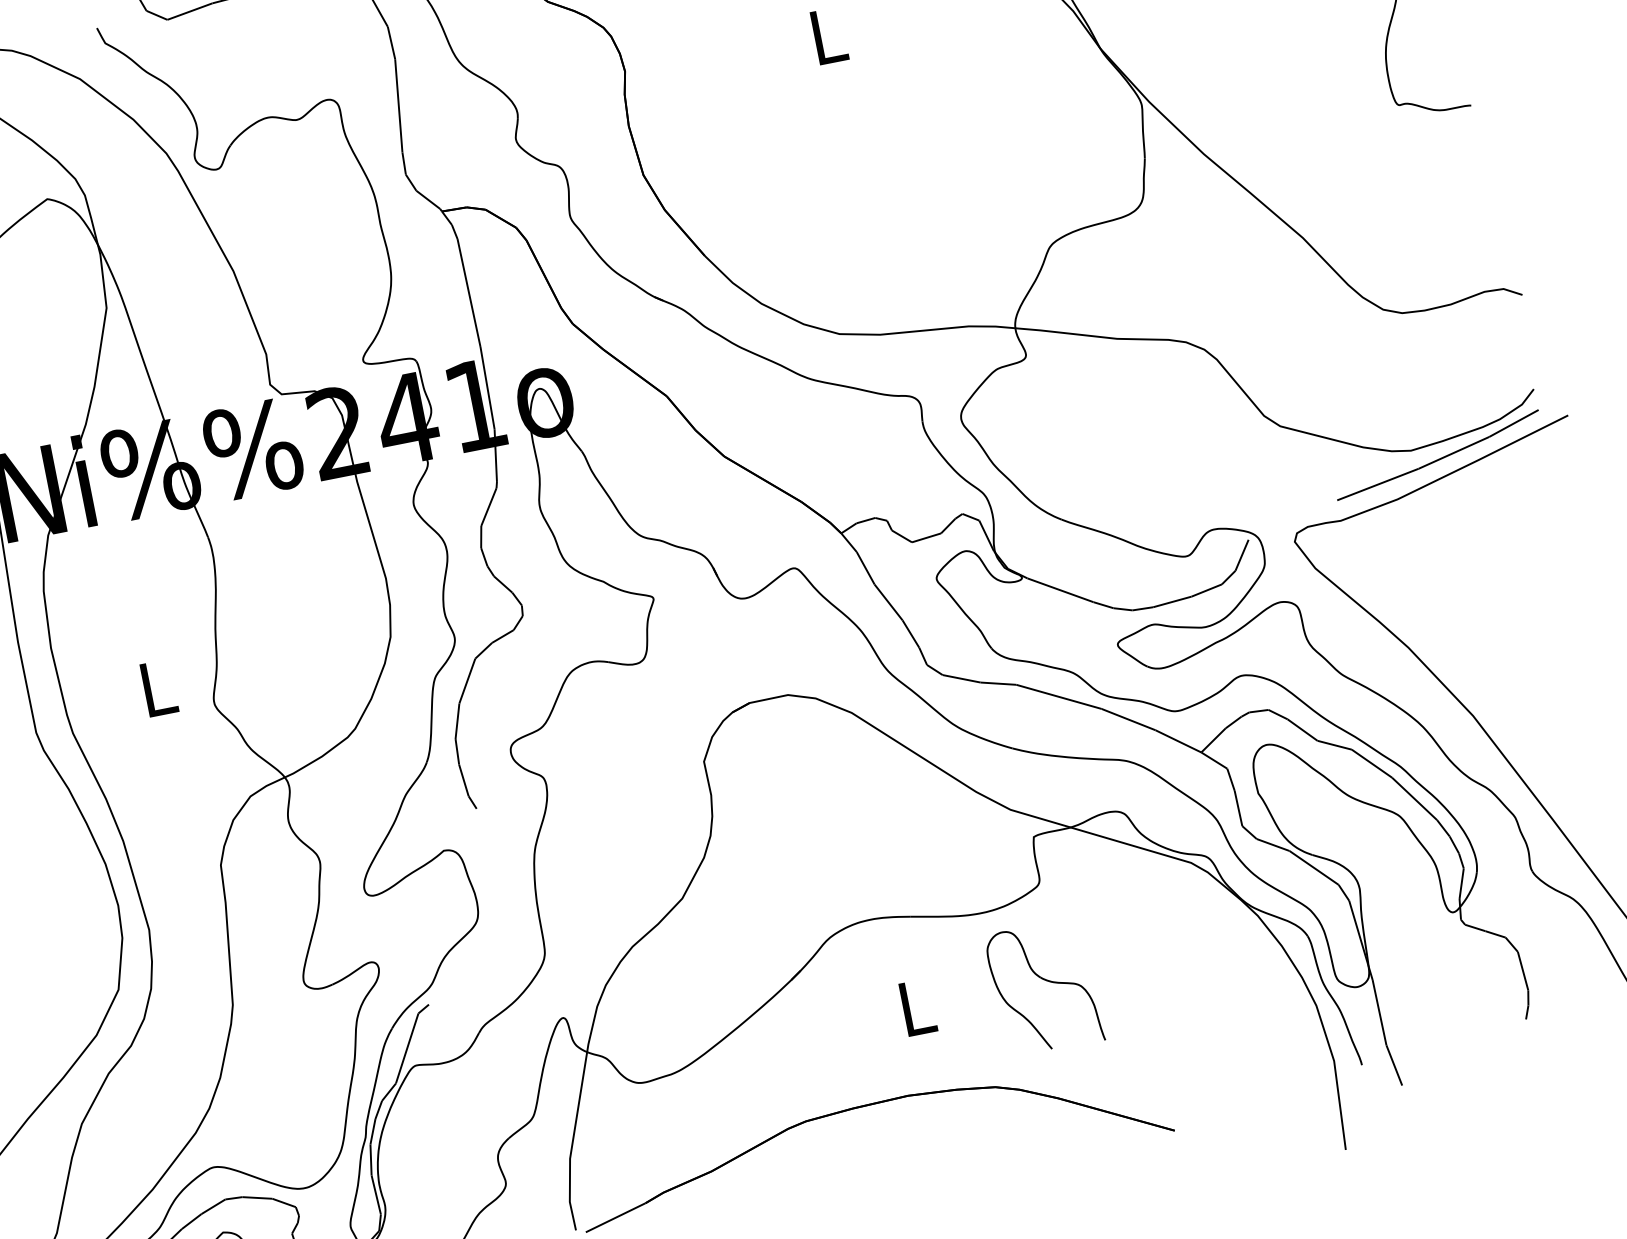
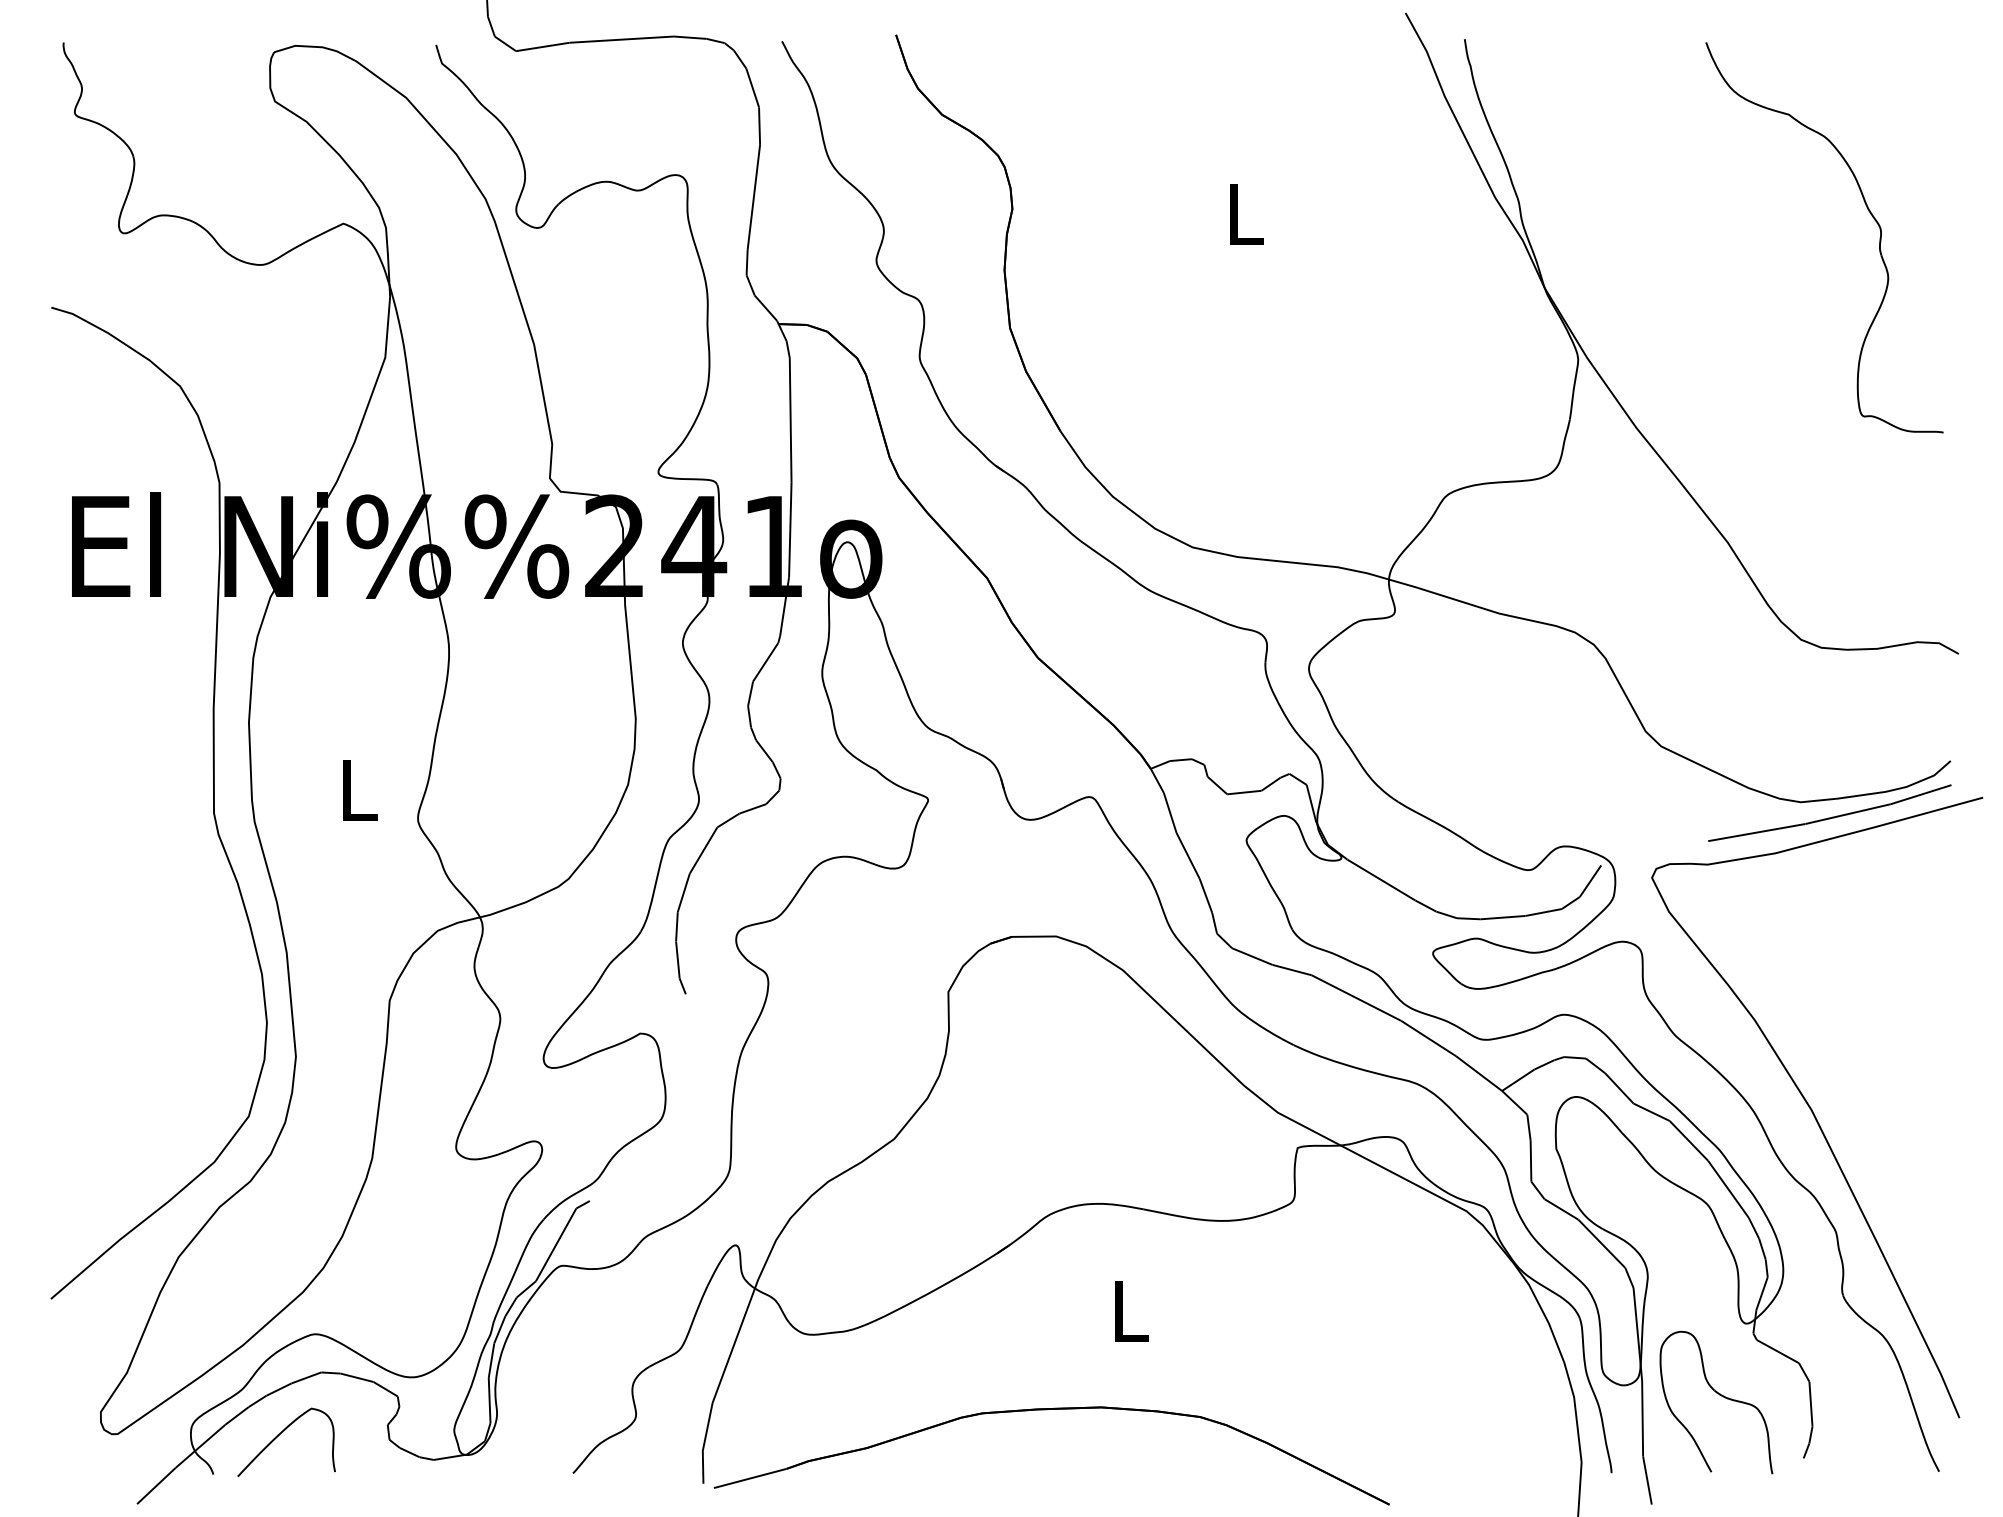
part: (1045, 981) -> (1719, 1395), moved

